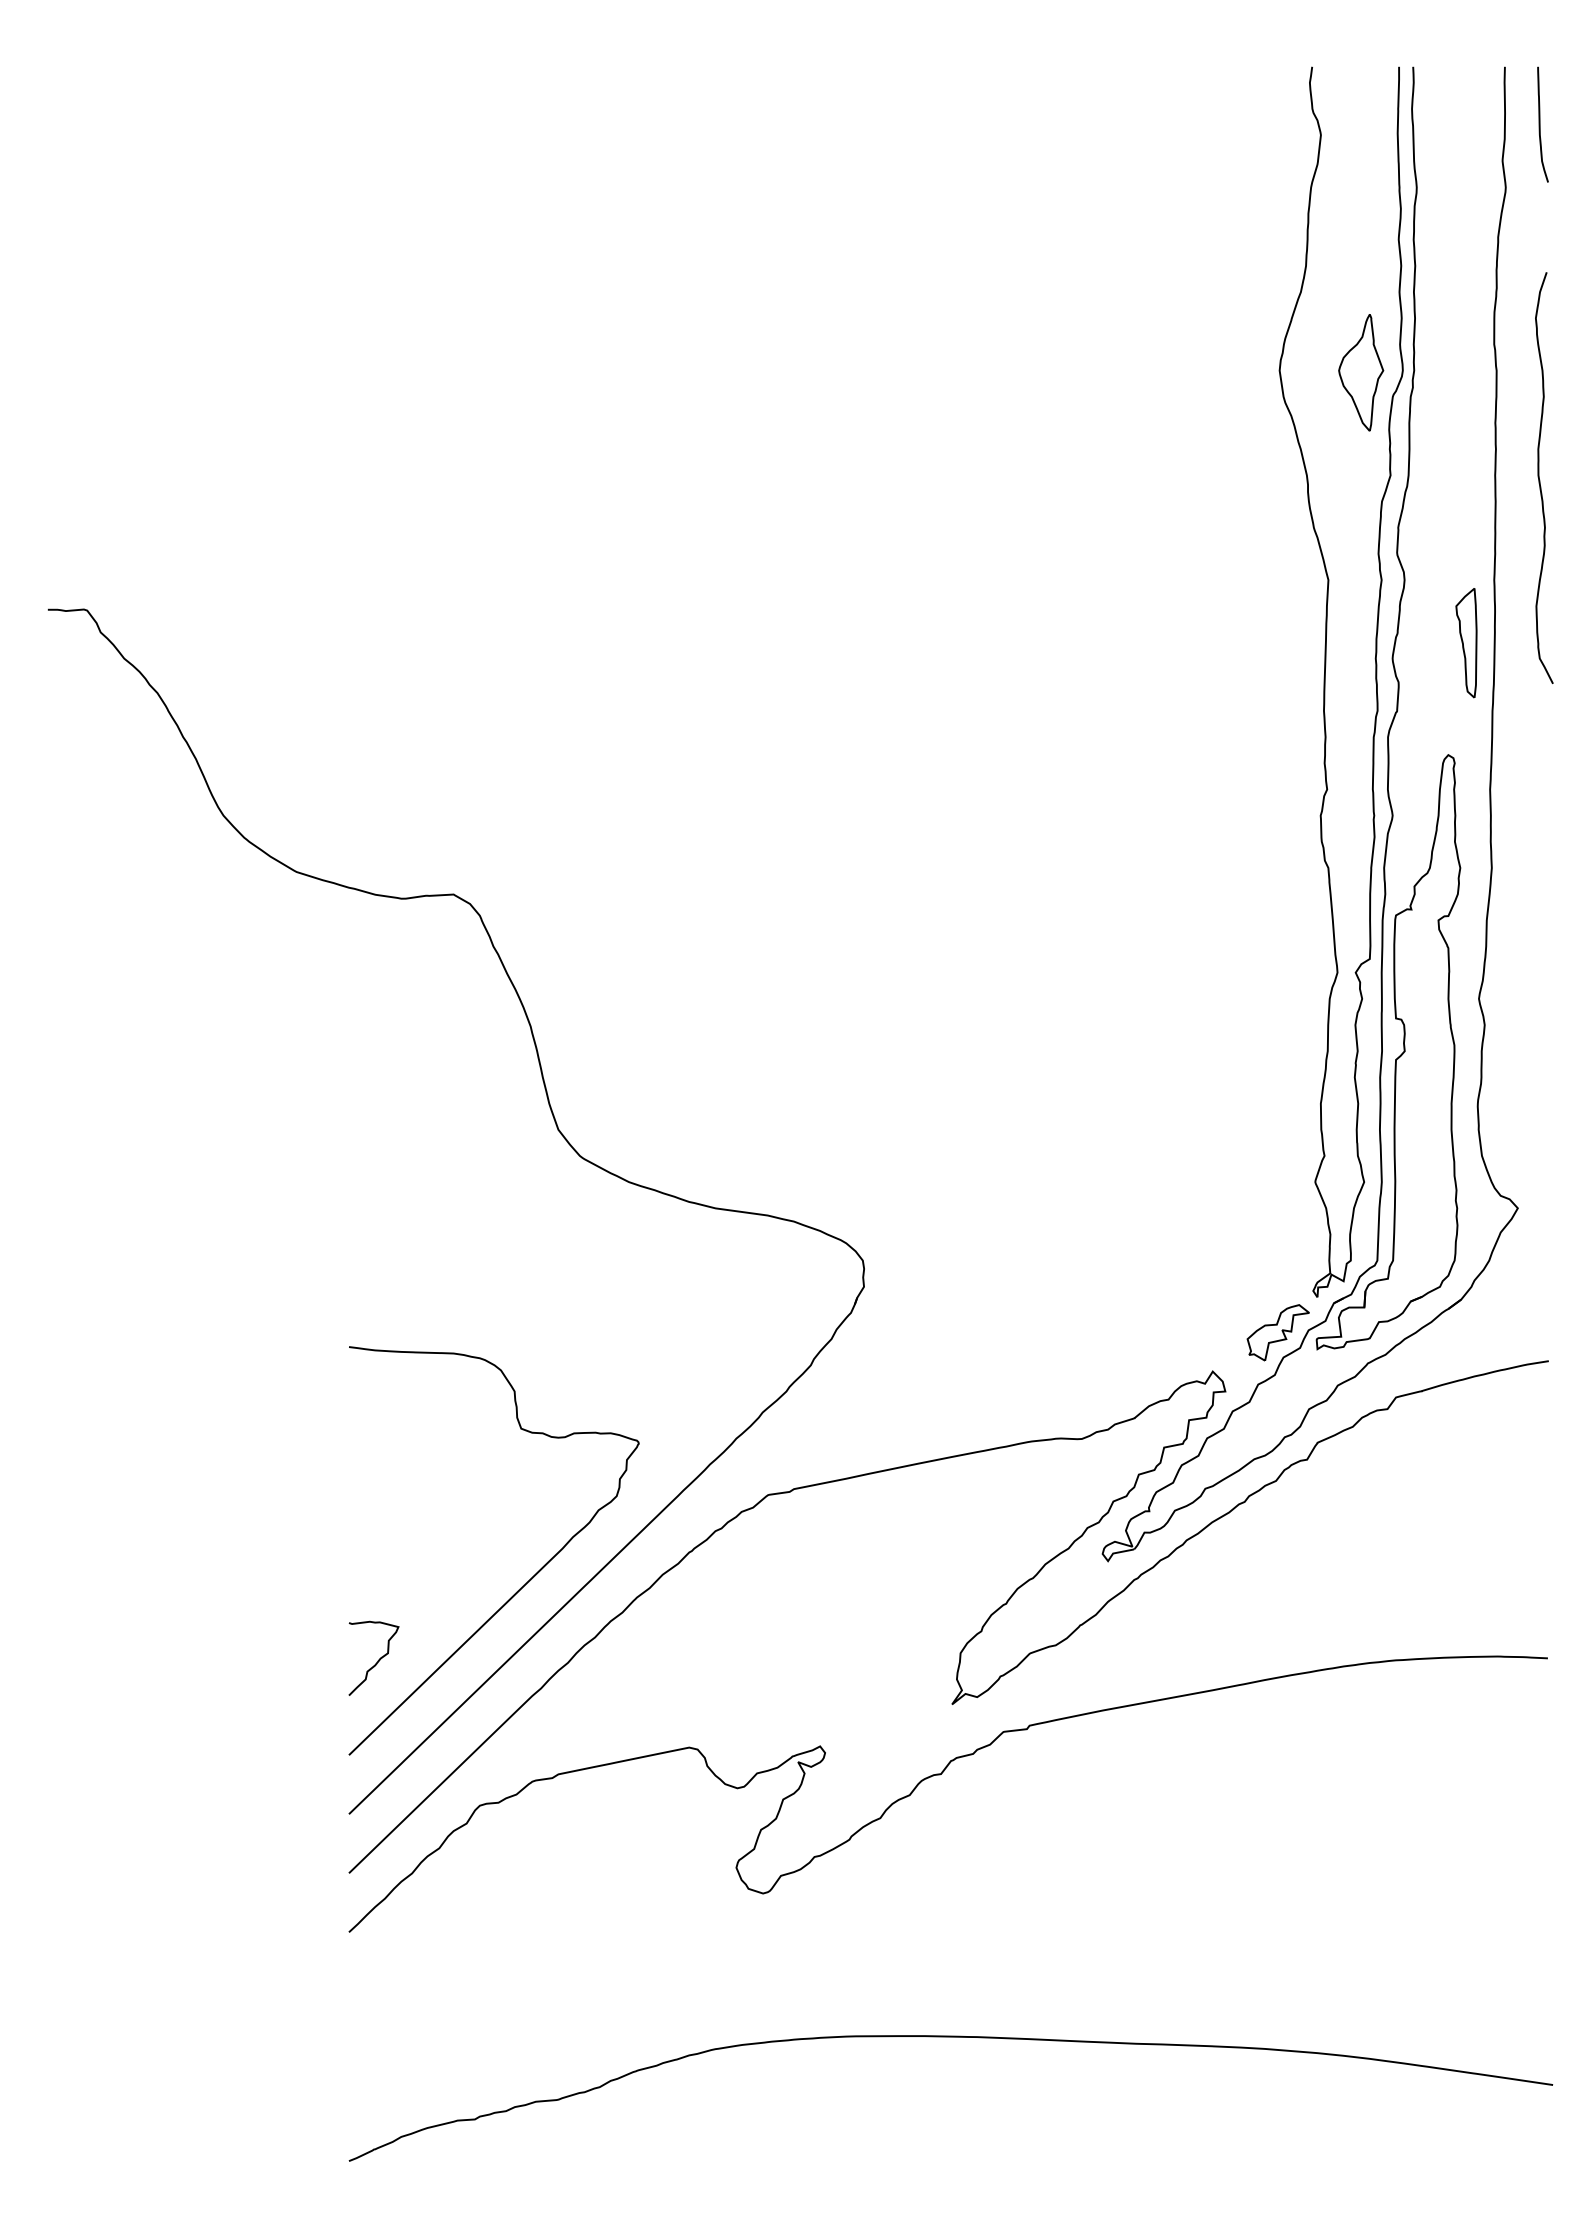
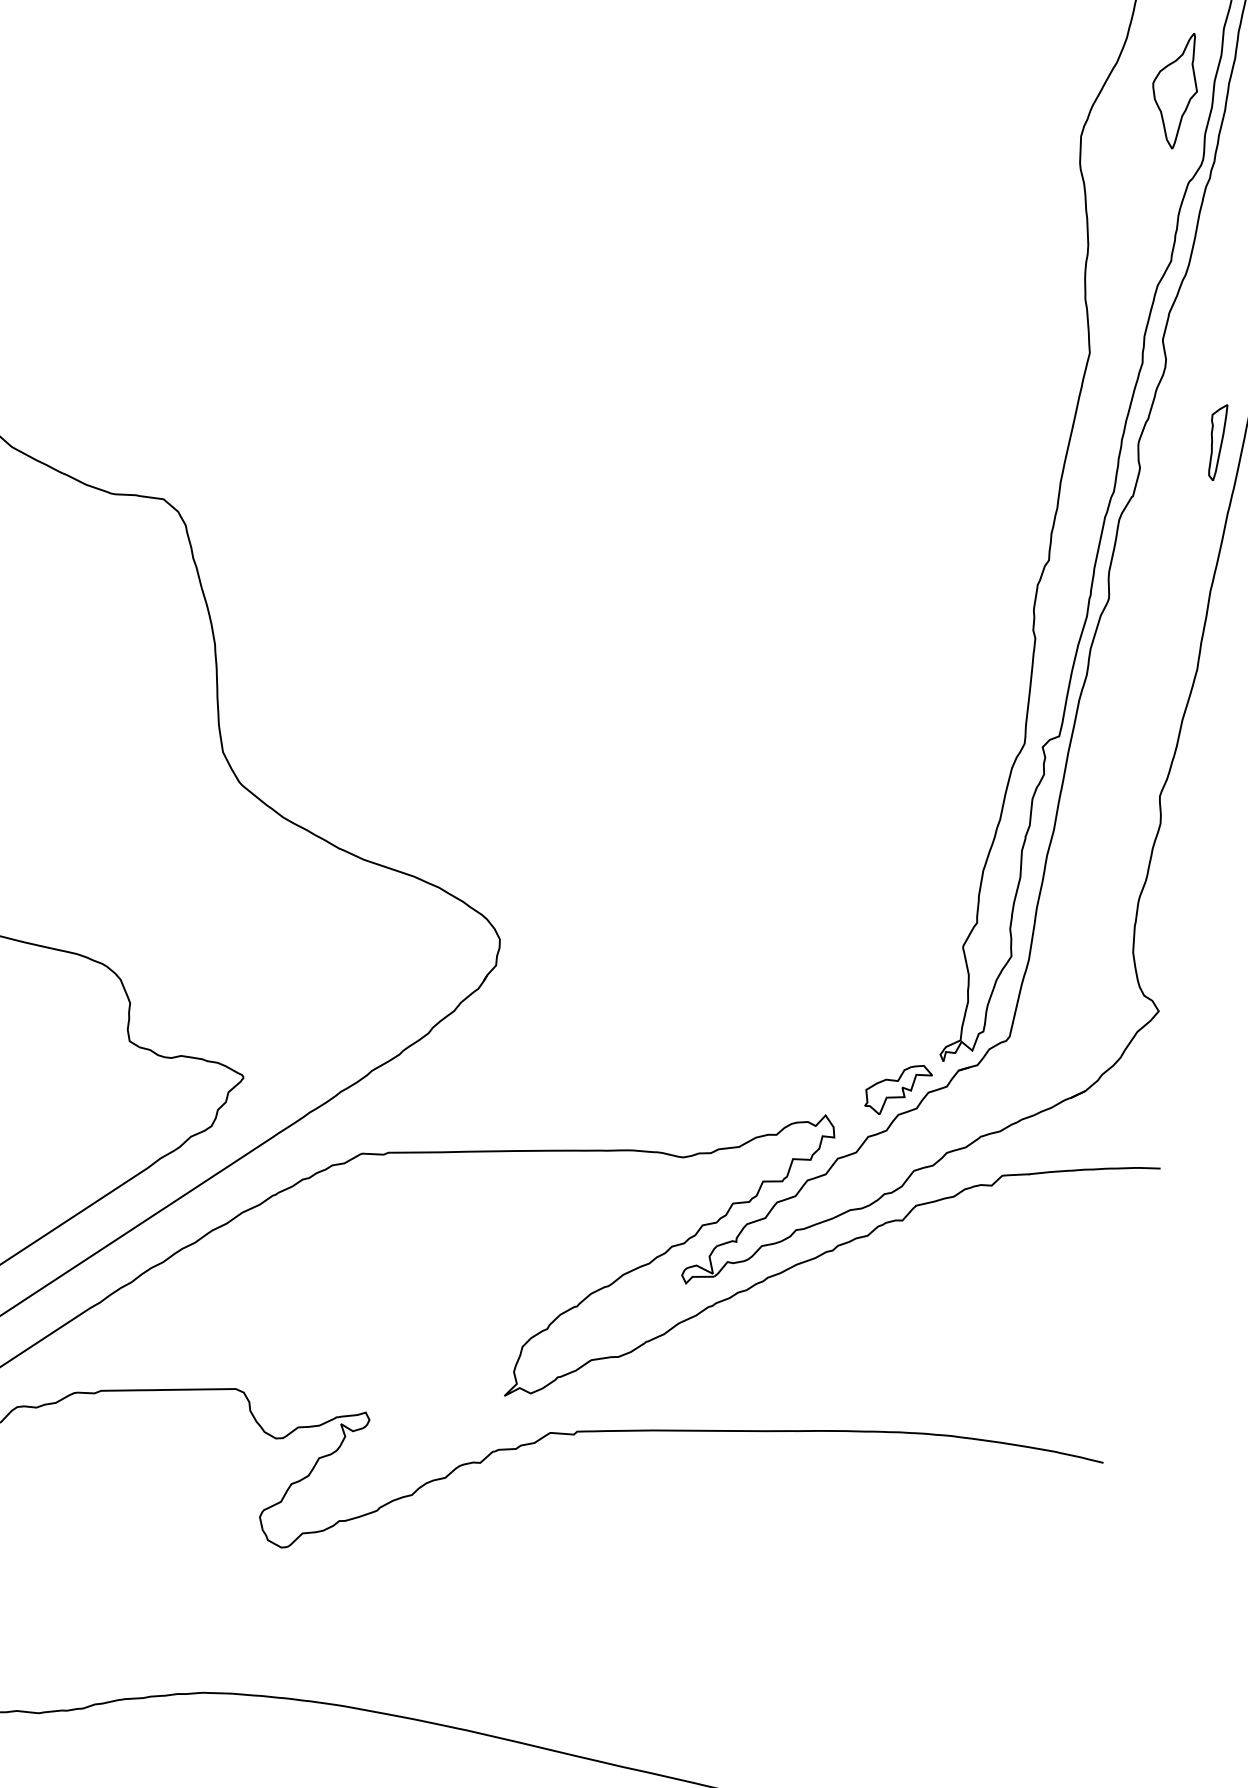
part: (1361, 372) -> (1175, 89), moved
part: (1466, 643) -> (1214, 441), size x0.7
part: (1395, 1059) -> (1065, 840), removed

